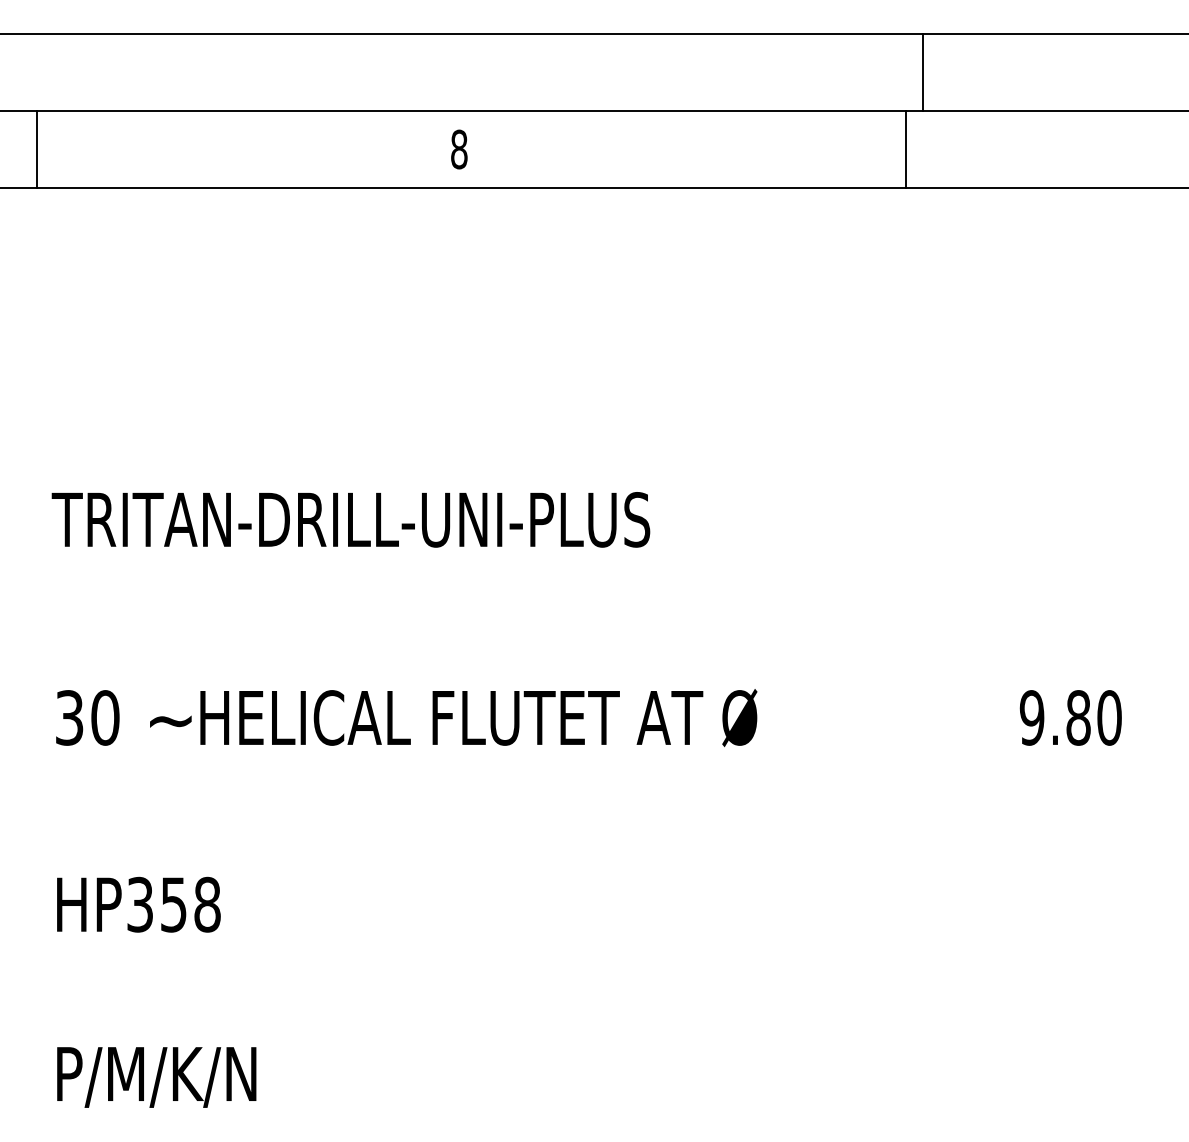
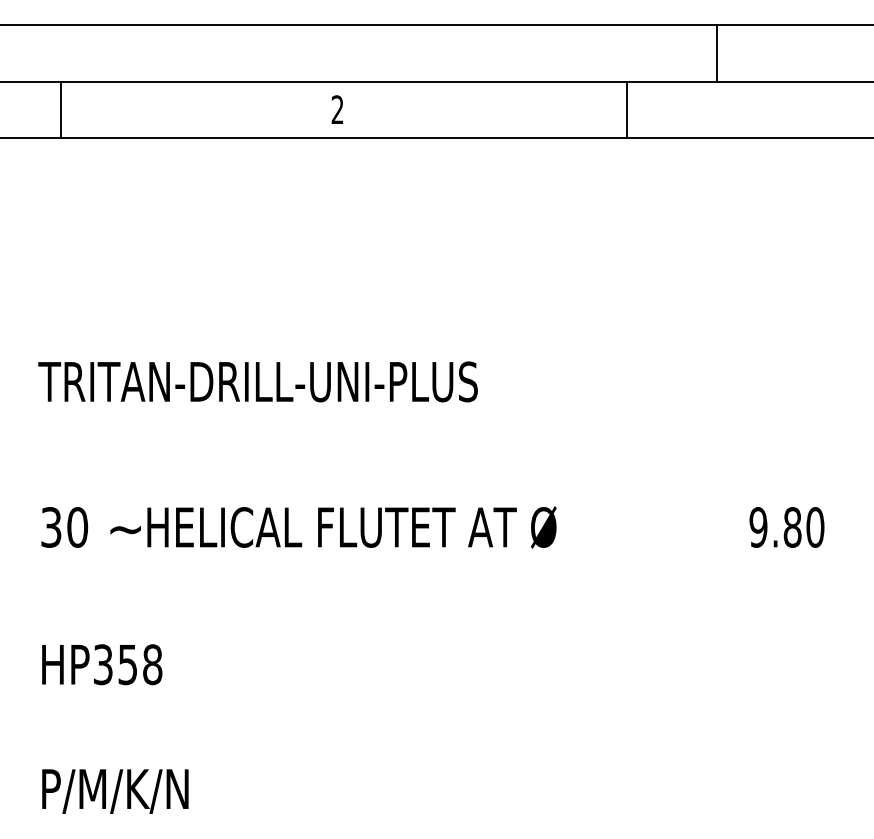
line: (922, 72) -> (716, 53), moved
line: (36, 149) -> (60, 109), moved
text: (459, 149) -> (337, 109), 8 -> 2
line: (905, 149) -> (626, 109), moved

